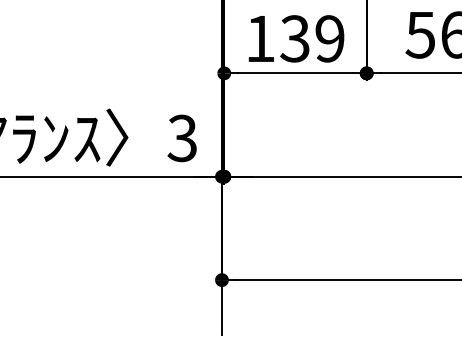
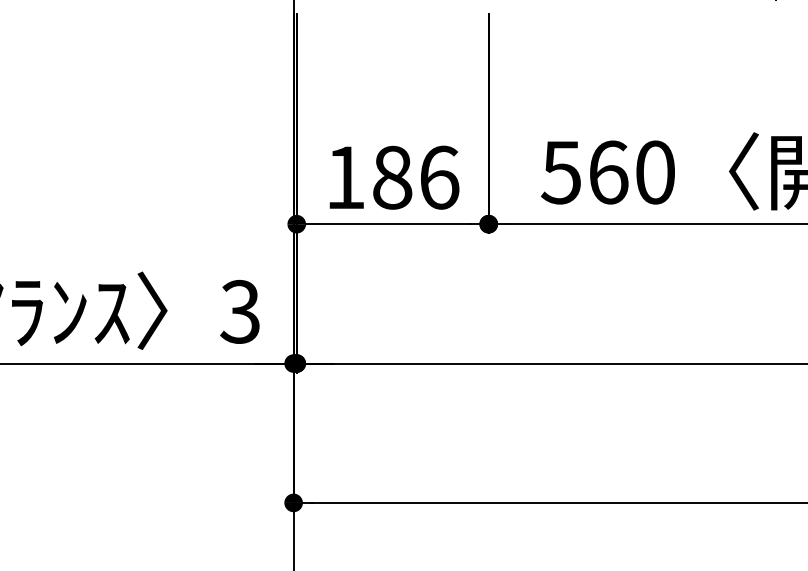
text: (312, 38) -> (415, 177), 139 -> 186

